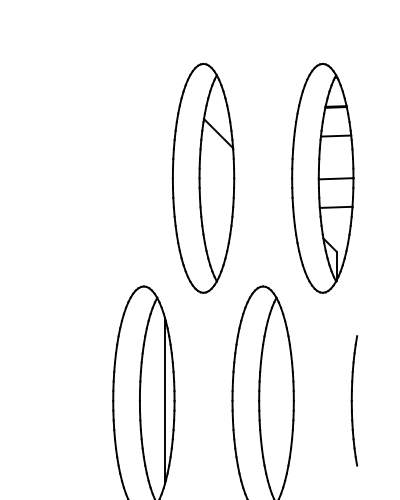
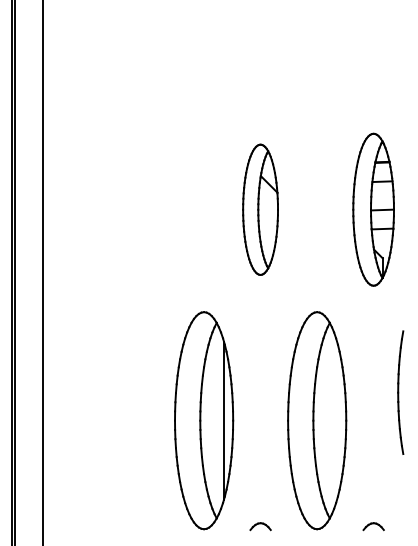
part: (203, 178) -> (260, 209), size x0.6
part: (322, 178) -> (373, 209), size x0.7
part: (354, 400) -> (400, 392), moved

